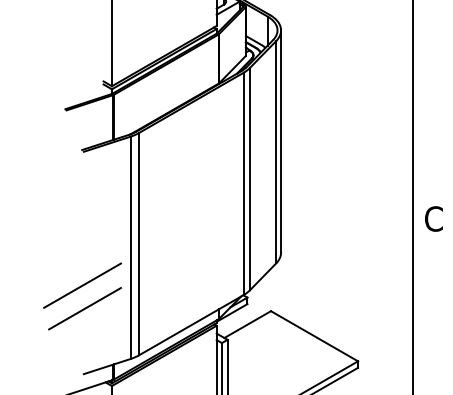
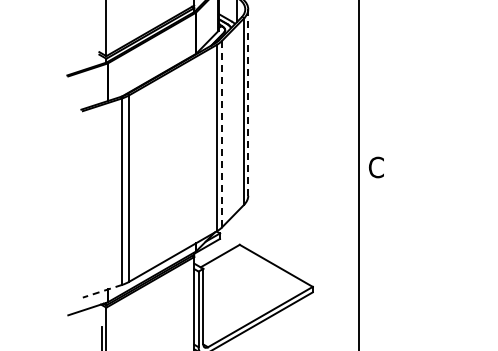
line: (281, 142) -> (248, 103), solid -> dashed
line: (250, 179) -> (222, 134), solid -> dashed
line: (82, 285) -> (81, 223), removed
line: (84, 308) -> (83, 242), removed
line: (107, 366) -> (102, 291), solid -> dashed

